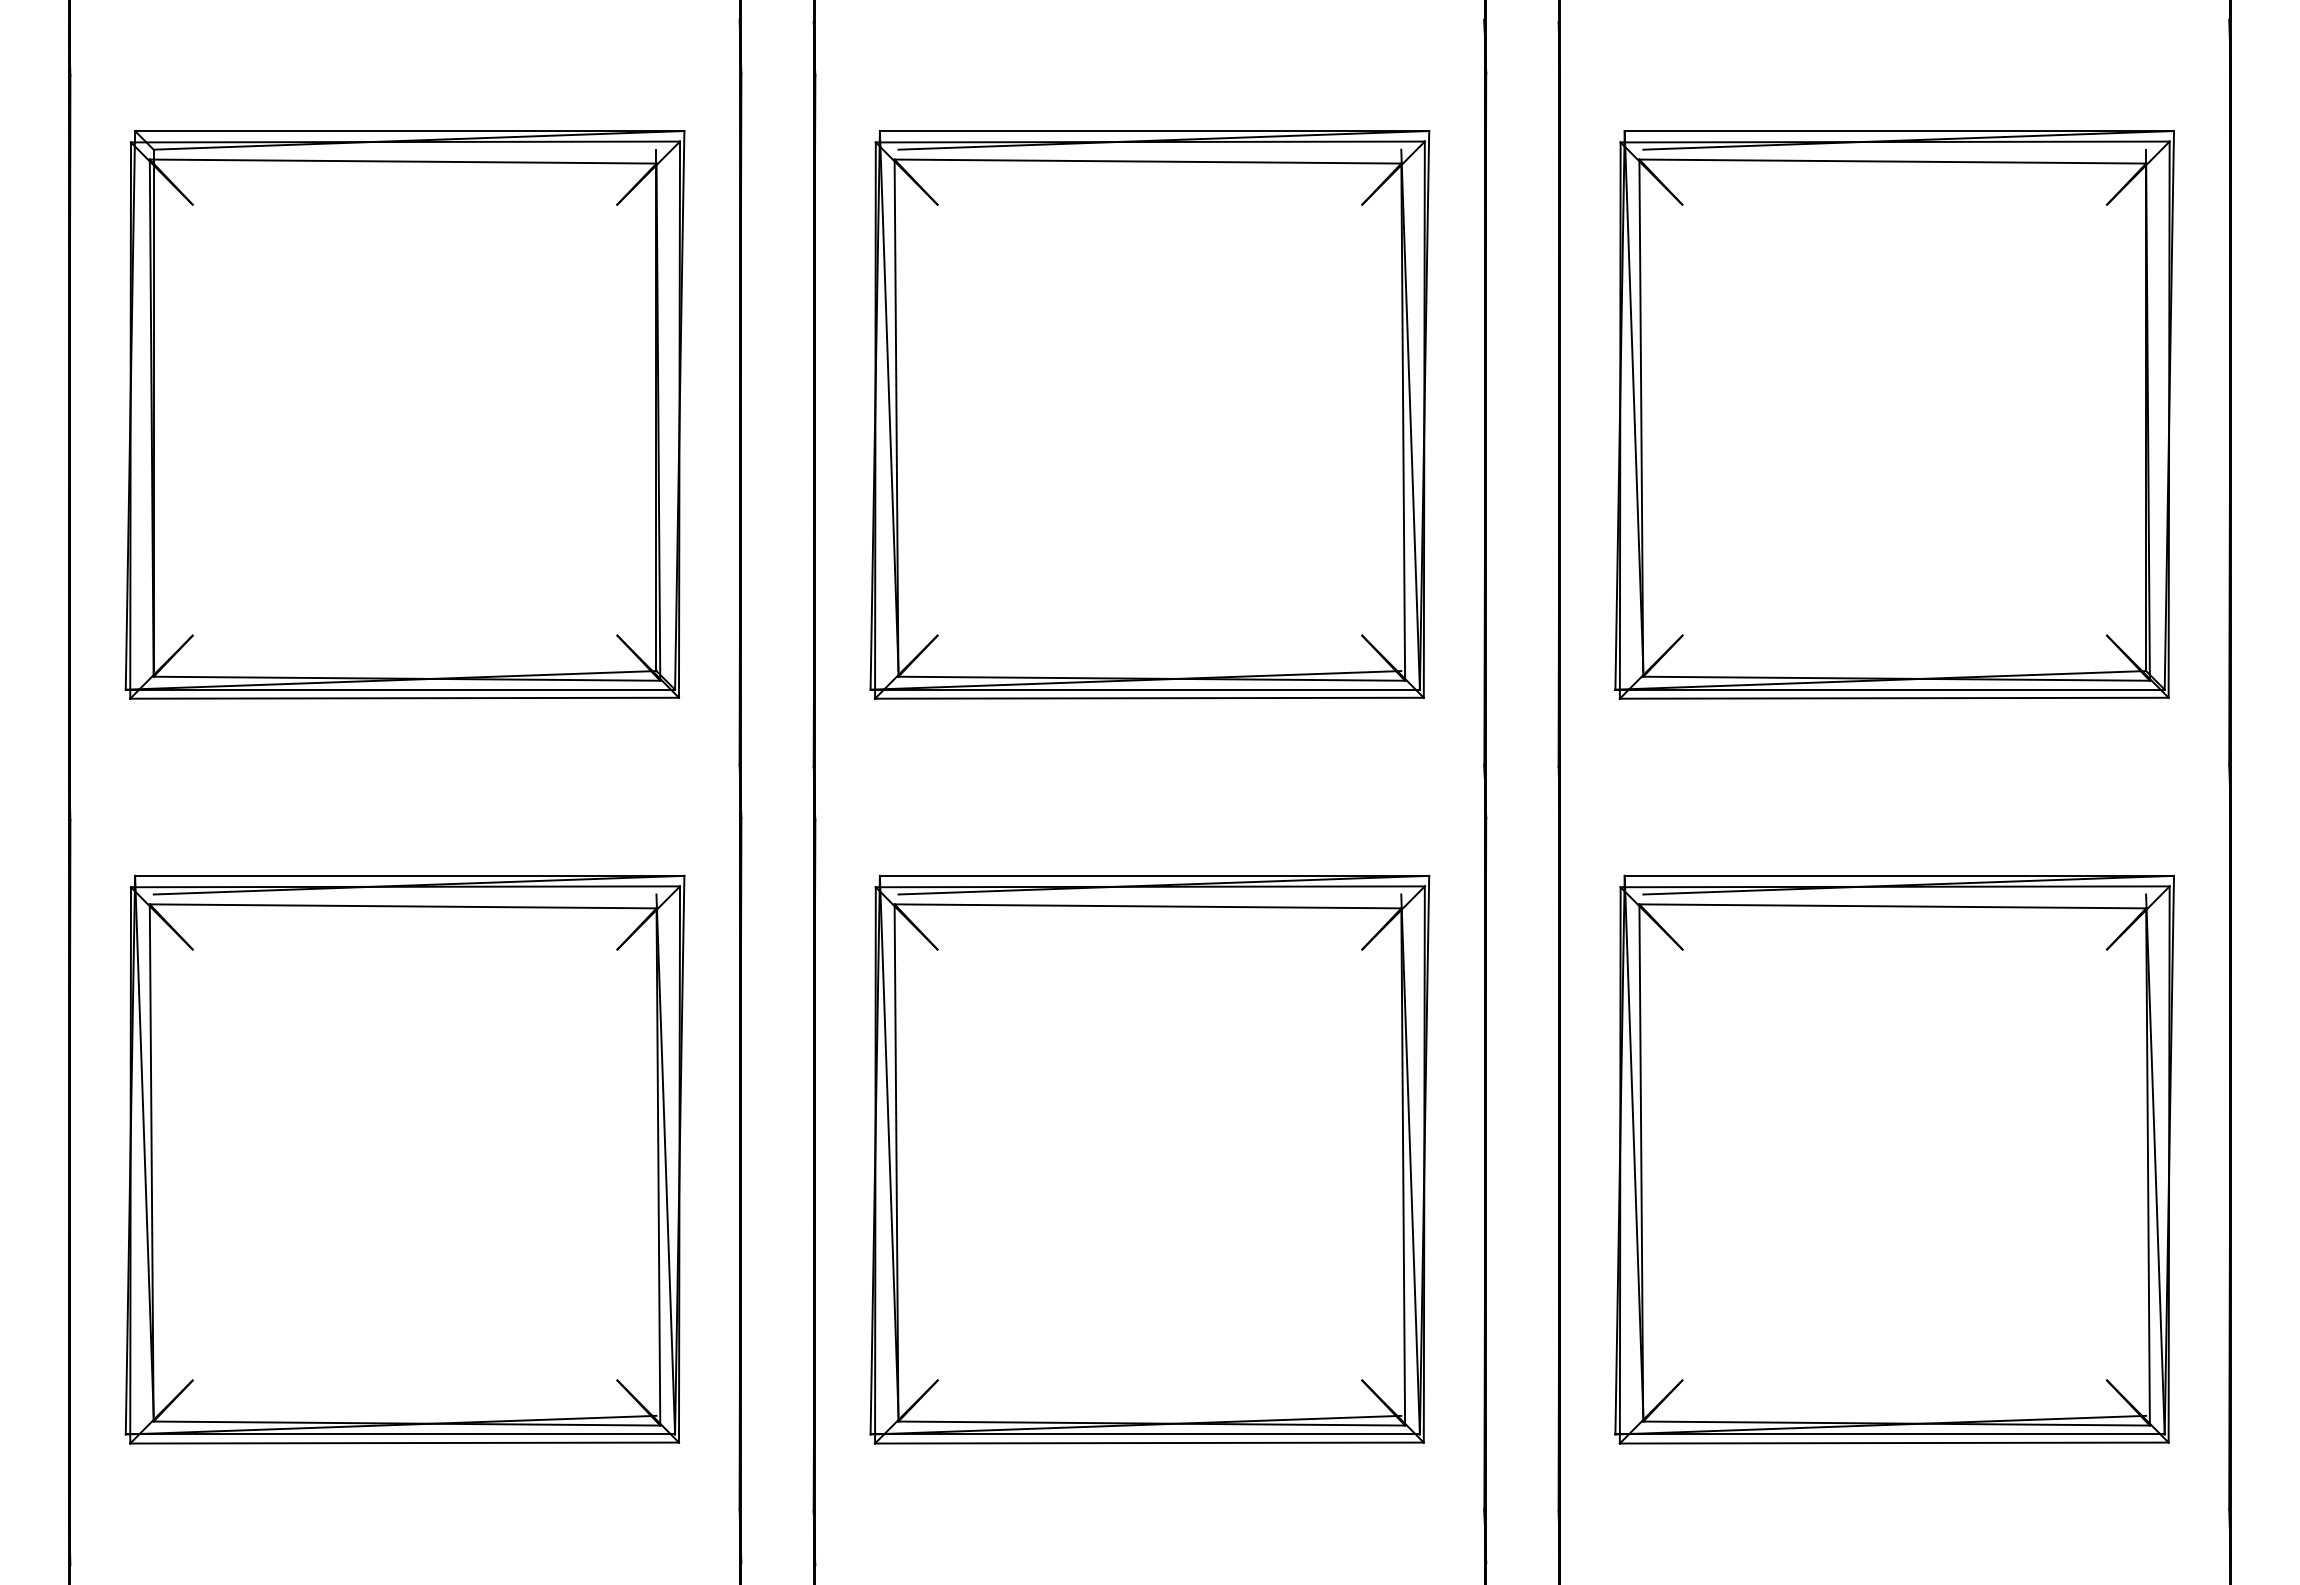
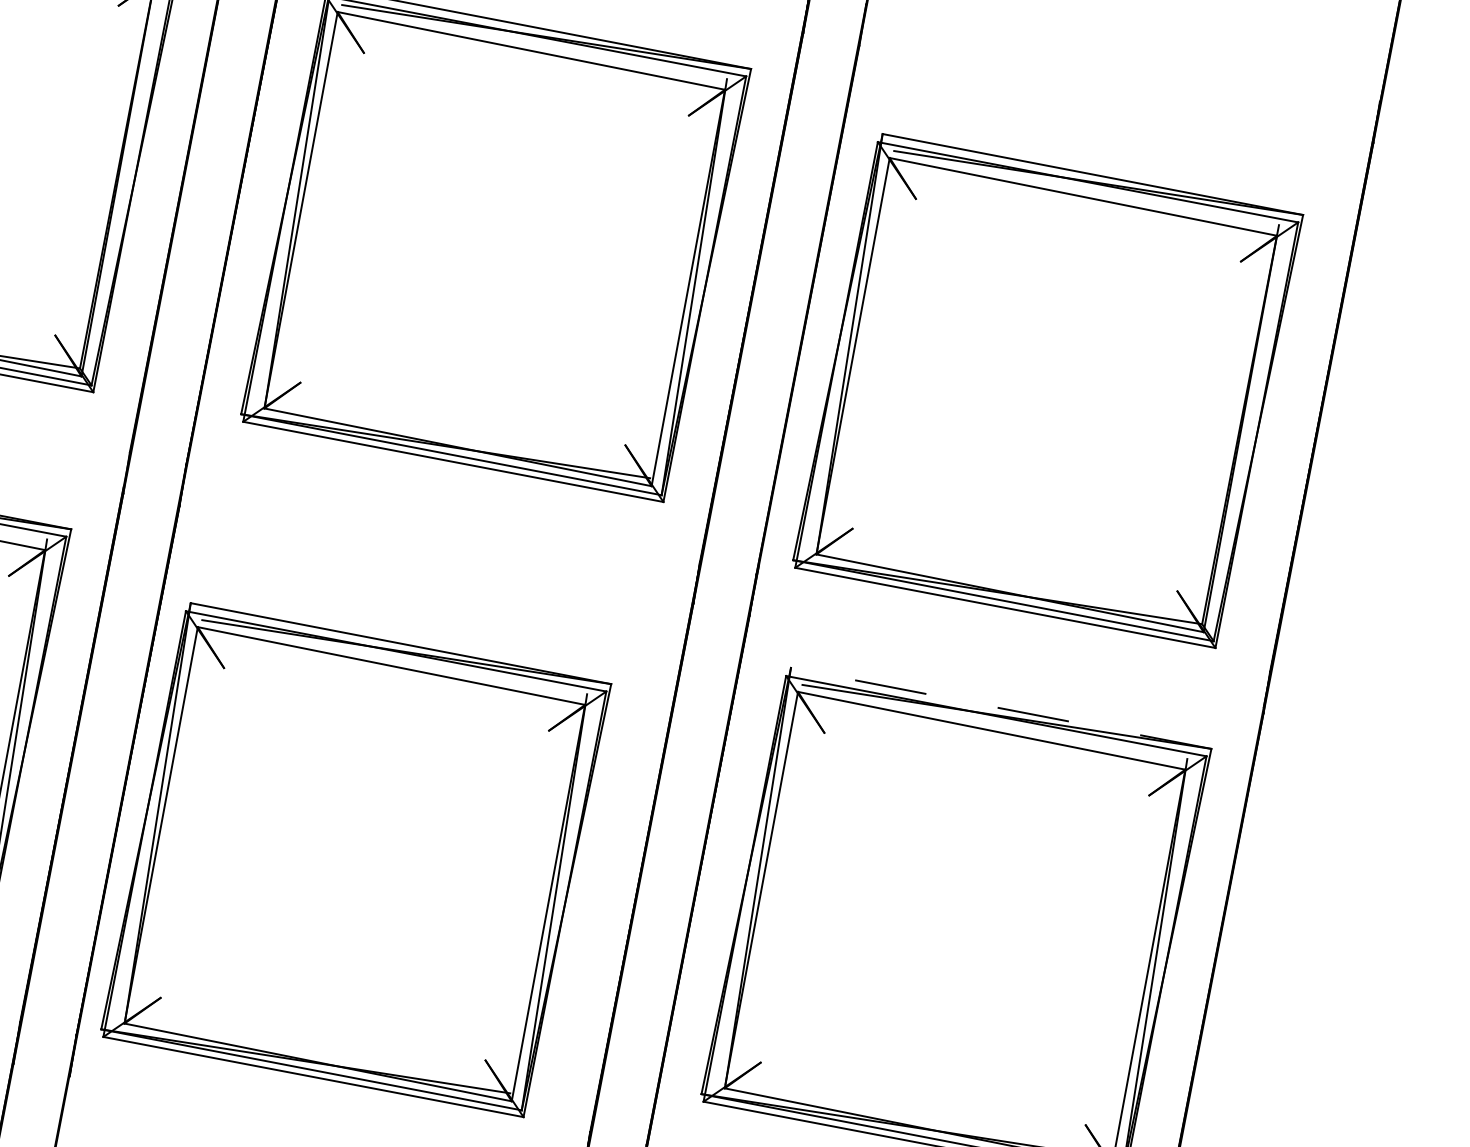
part: (1894, 414) -> (1047, 390), moved
line: (1899, 875) -> (1001, 708), solid -> dashed
part: (1149, 1159) -> (355, 859), moved

